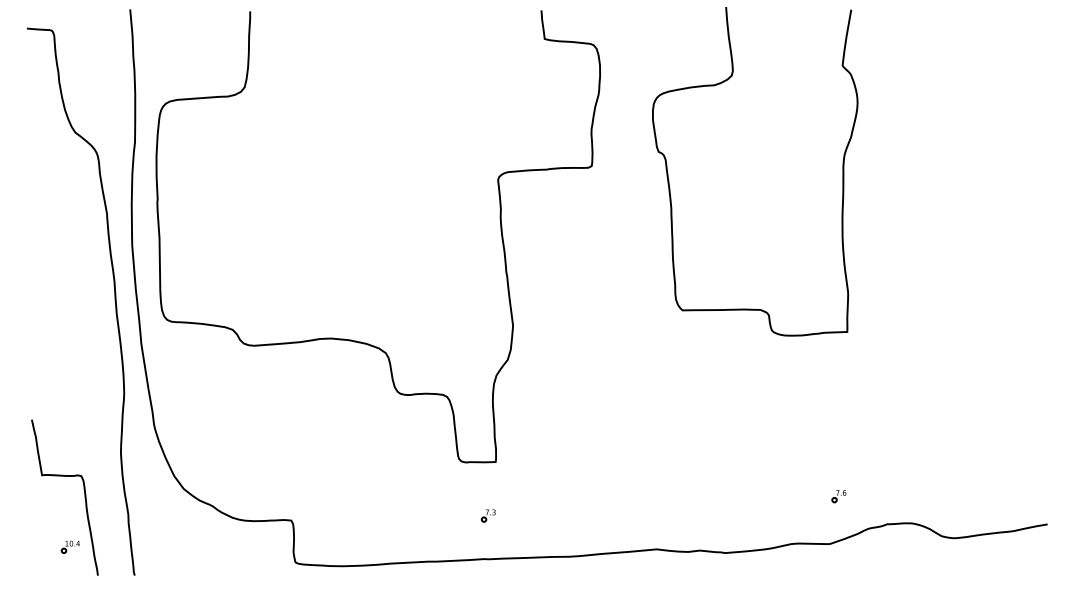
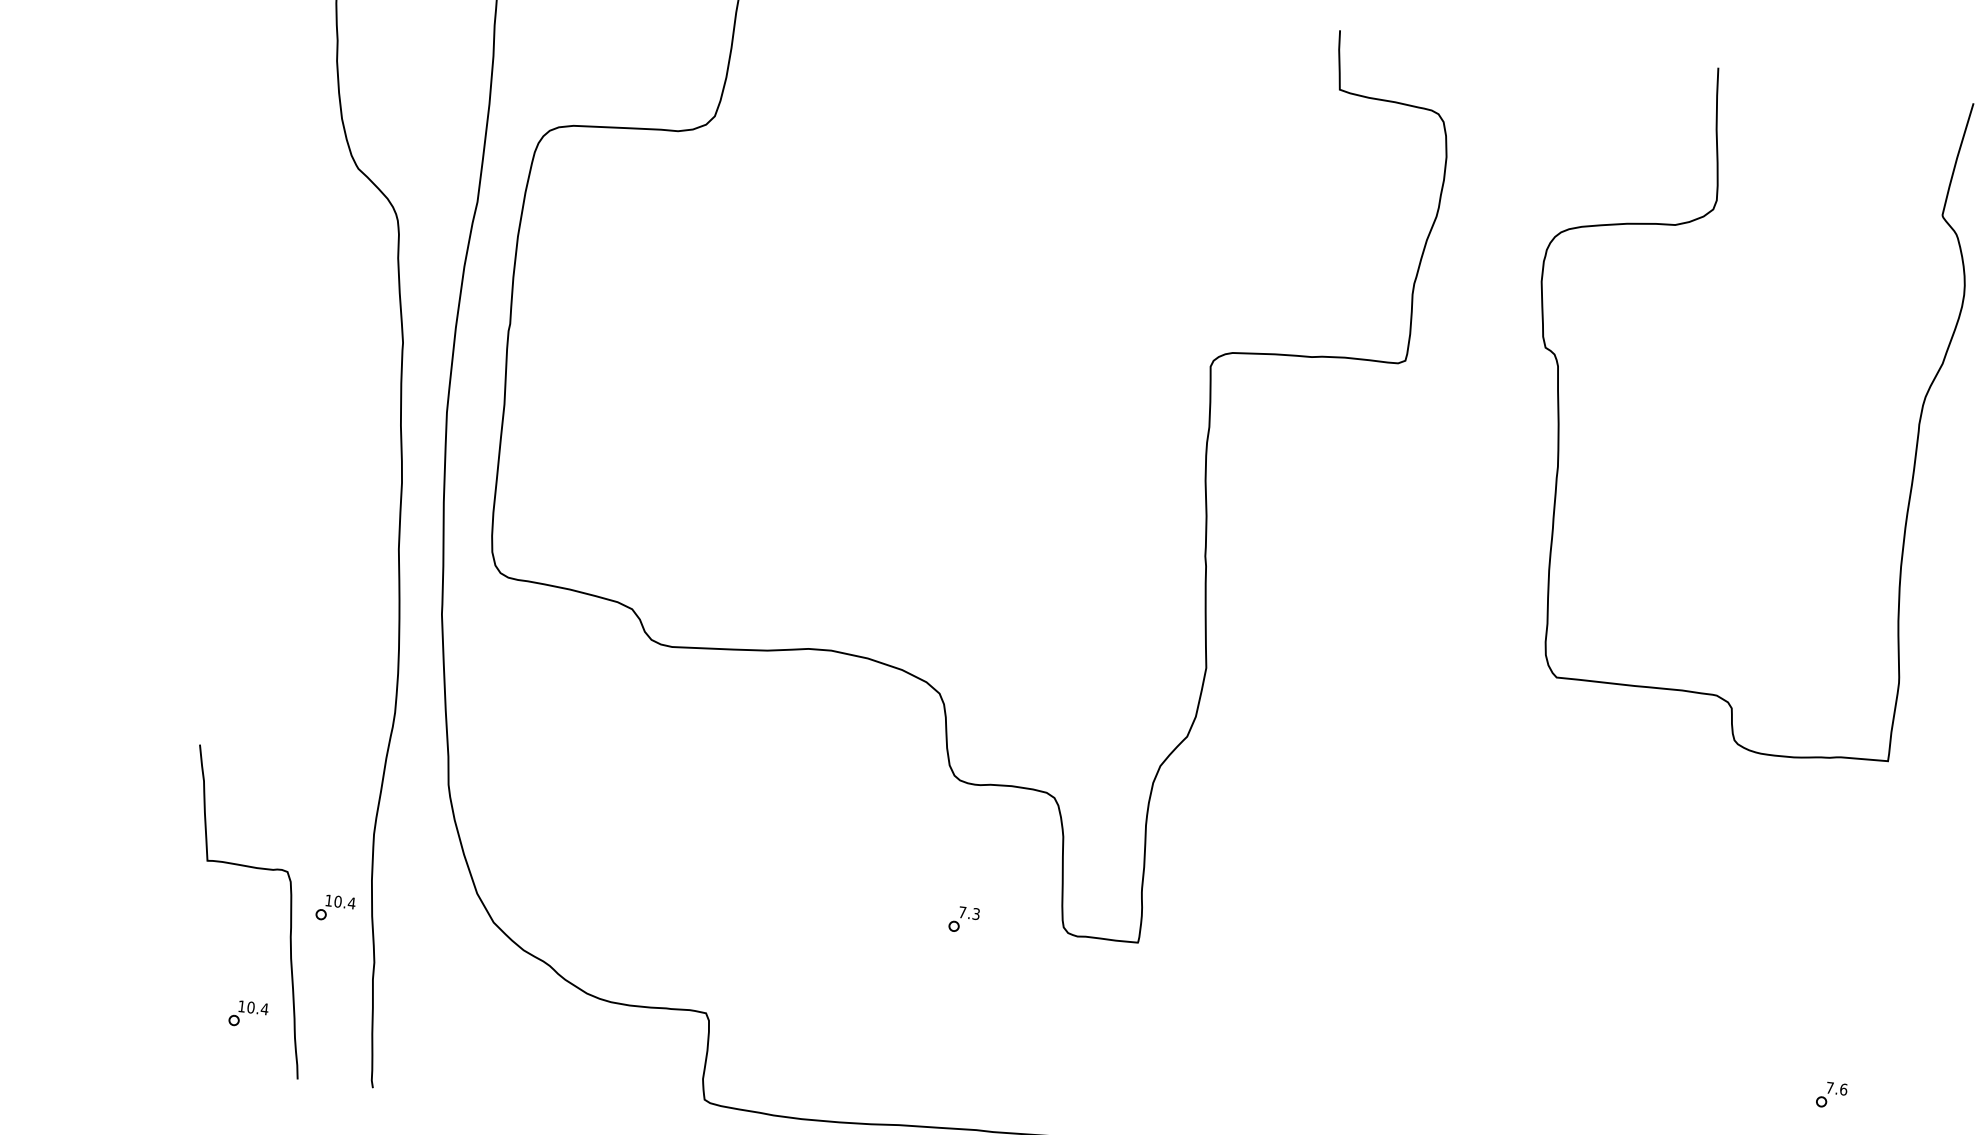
part: (105, 490) -> (333, 907), added
part: (487, 515) -> (962, 918), moved

